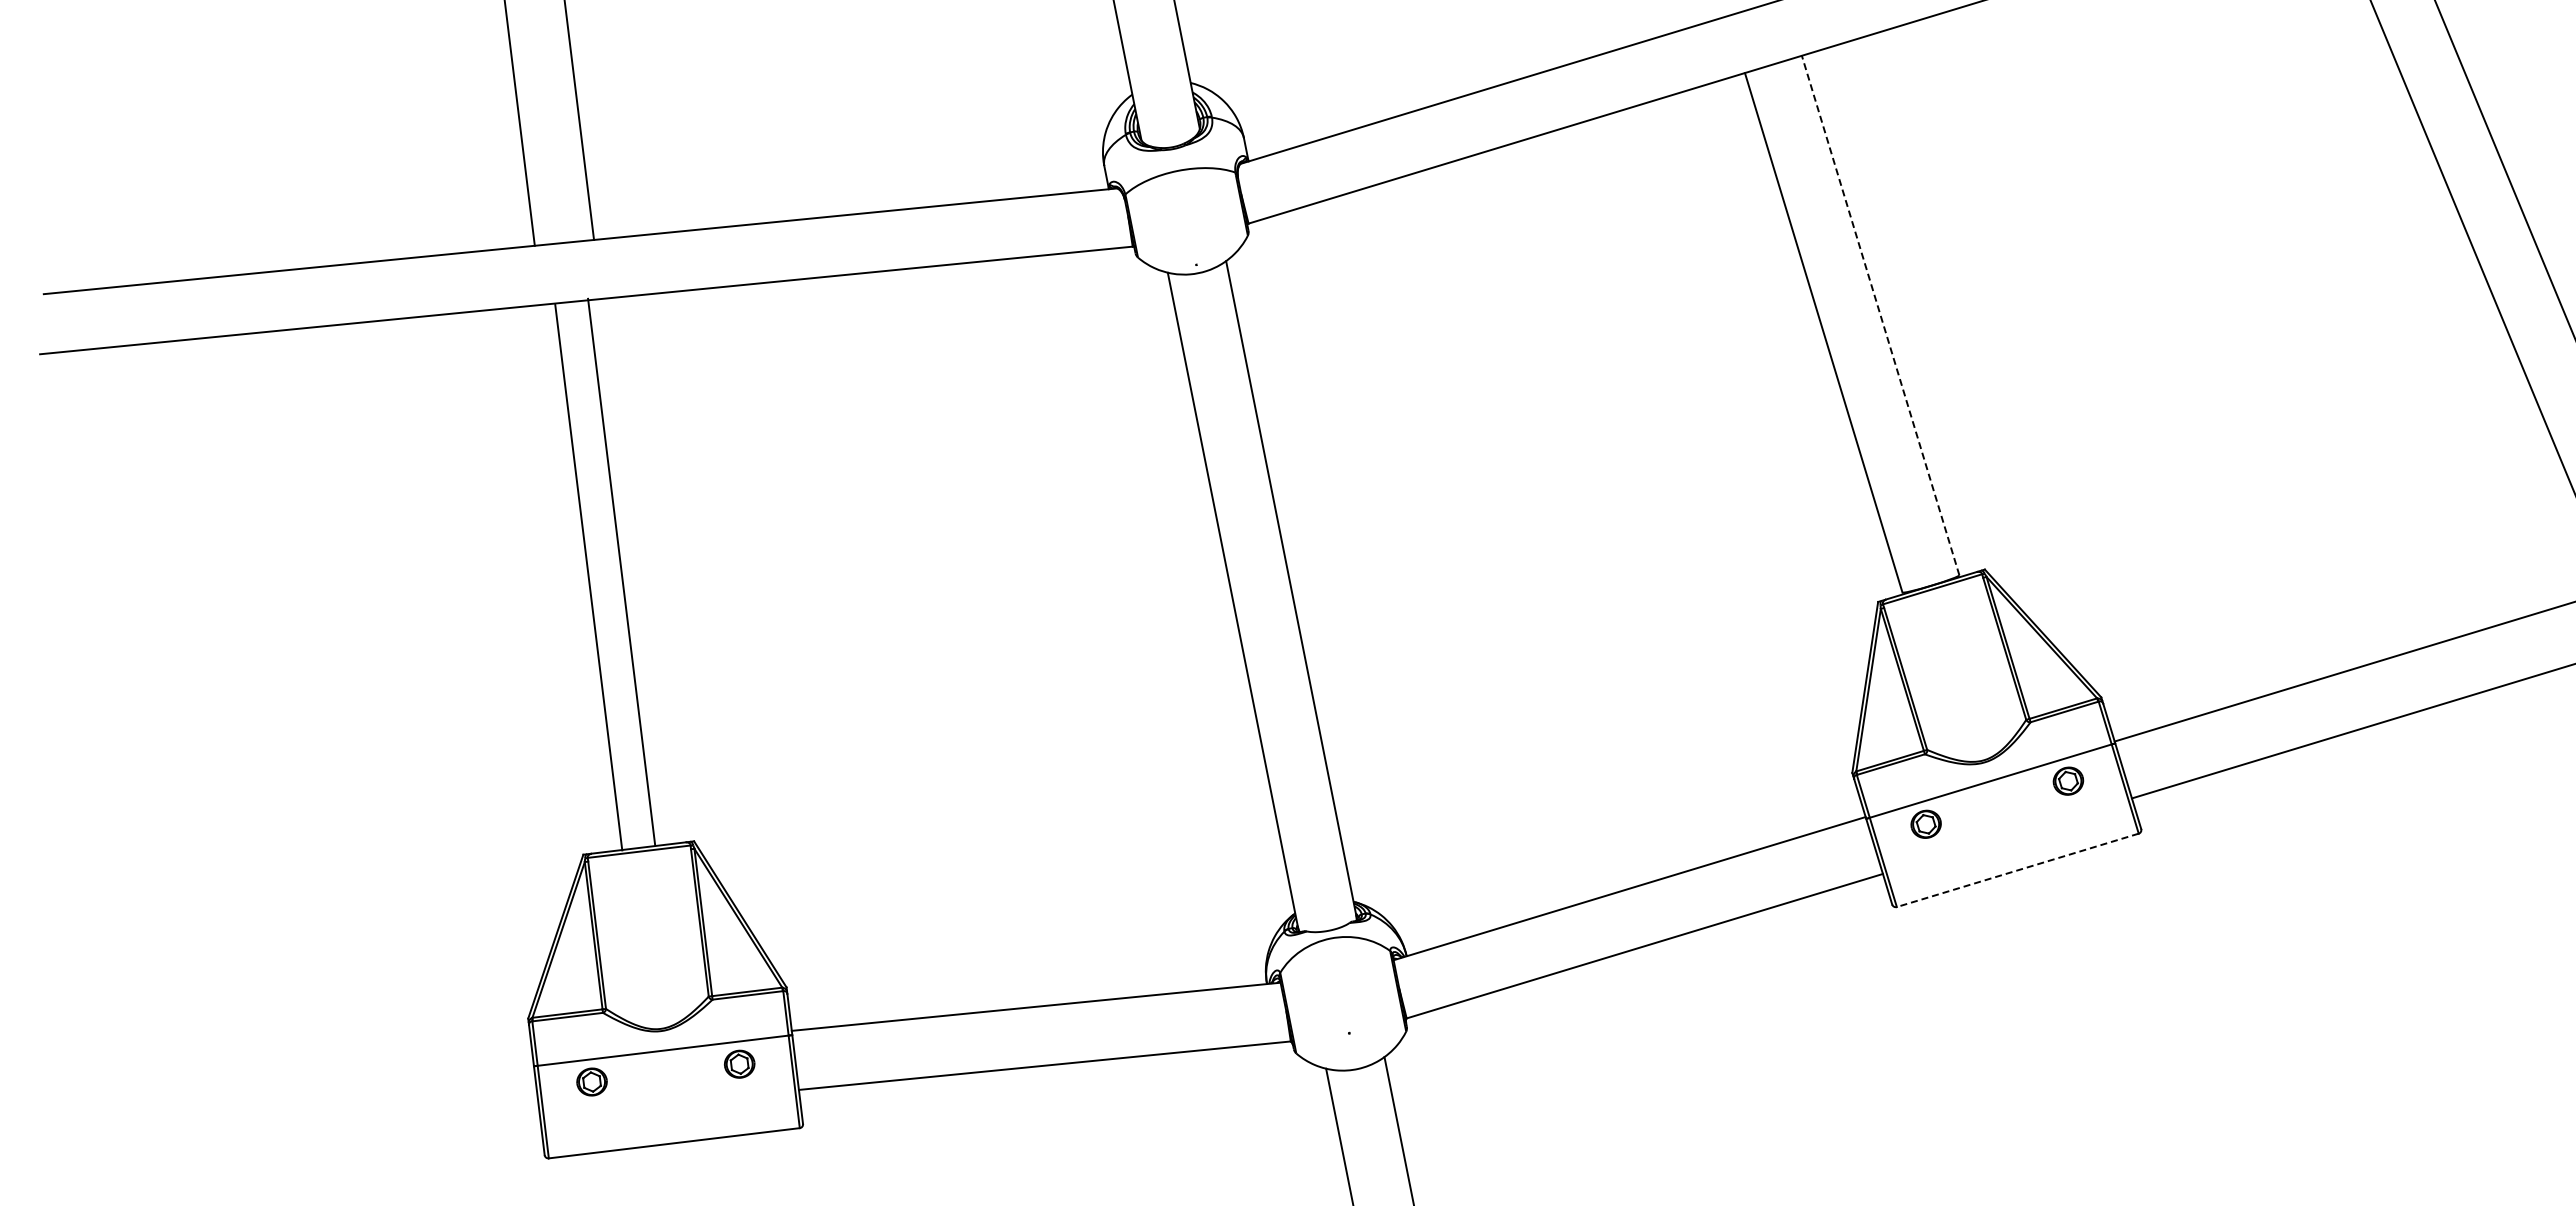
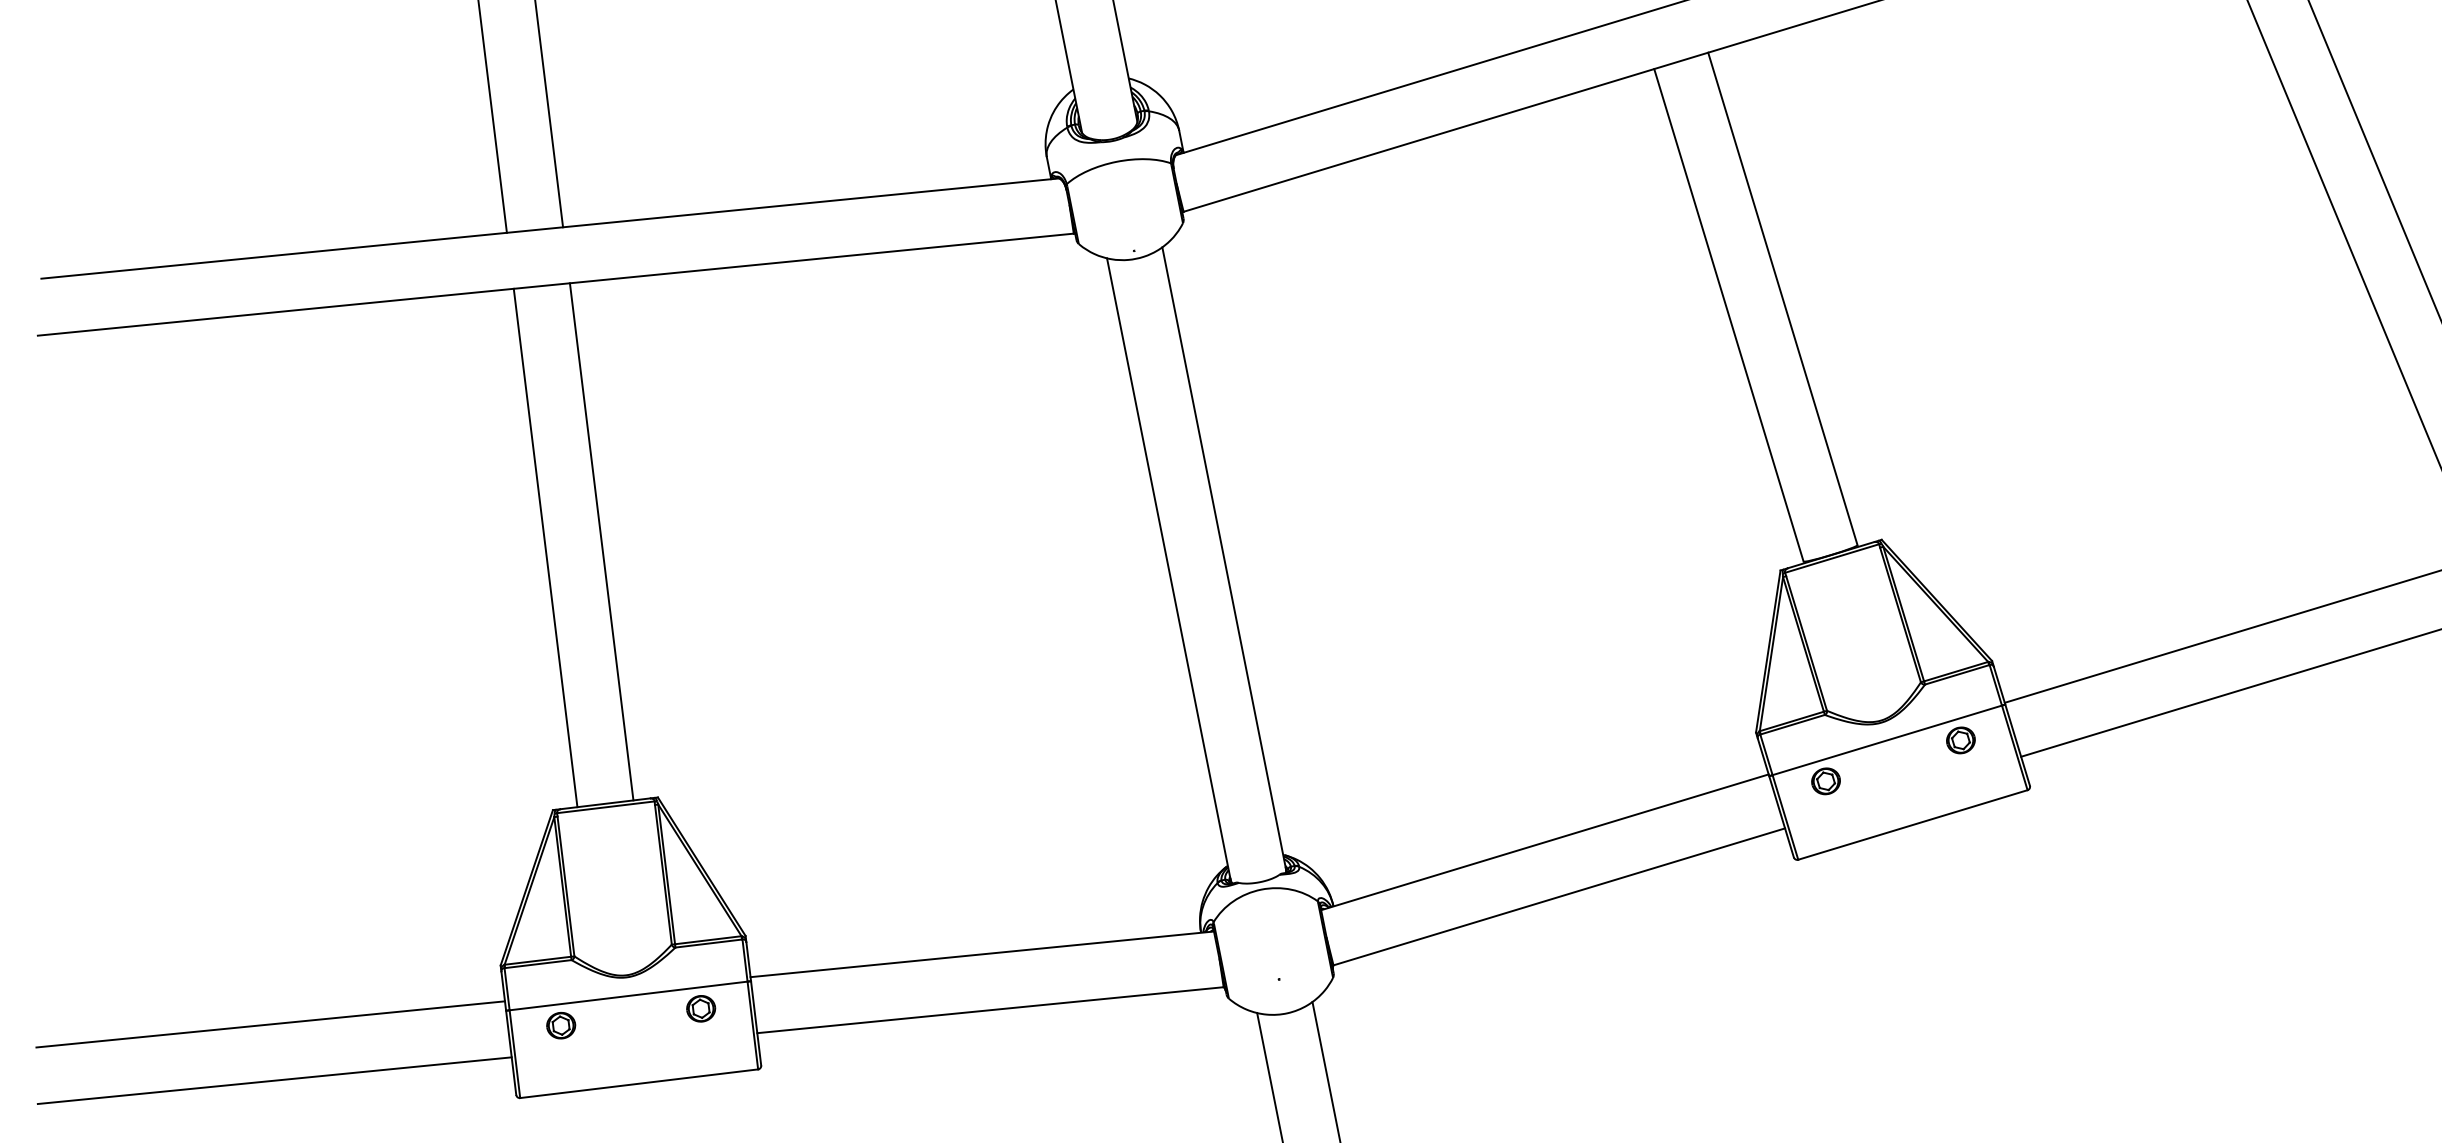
line: (1880, 315) -> (1782, 298), dashed -> solid
line: (621, 571) -> (545, 547), moved
line: (588, 577) -> (601, 541), moved
line: (2017, 870) -> (1912, 825), dashed -> solid
line: (285, 1080) -> (270, 1024), added
line: (289, 1139) -> (274, 1080), added

